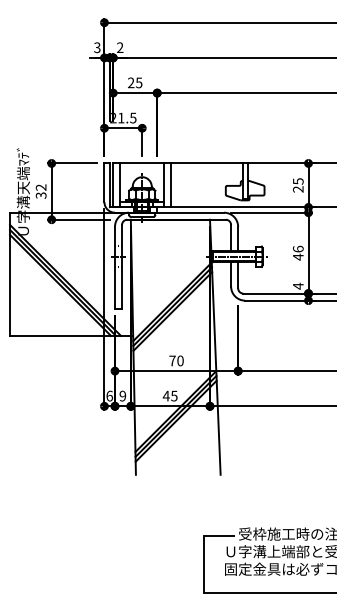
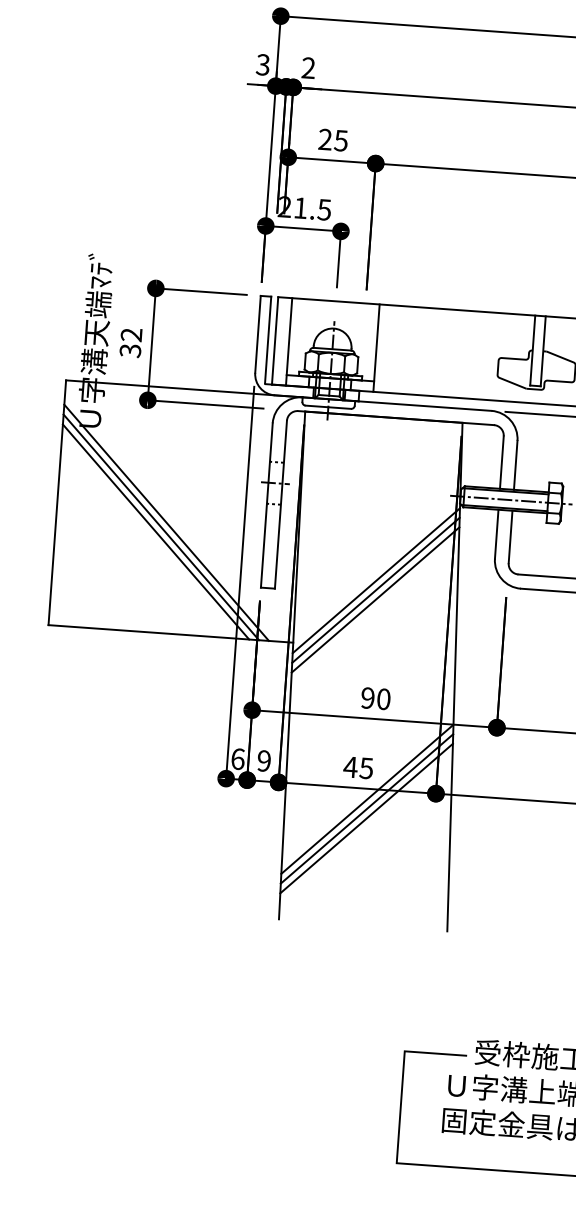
line: (171, 185) -> (390, 349), removed
text: (172, 360) -> (367, 697), 70 -> 90

